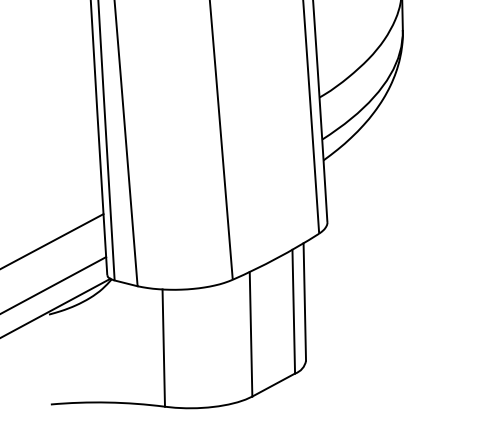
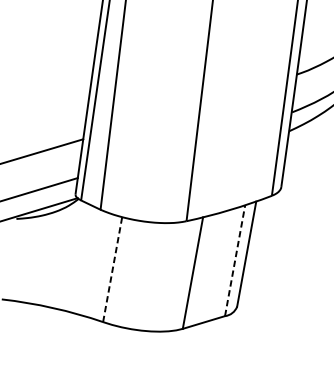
line: (293, 311) -> (234, 260), solid -> dashed
line: (163, 348) -> (112, 269), solid -> dashed

